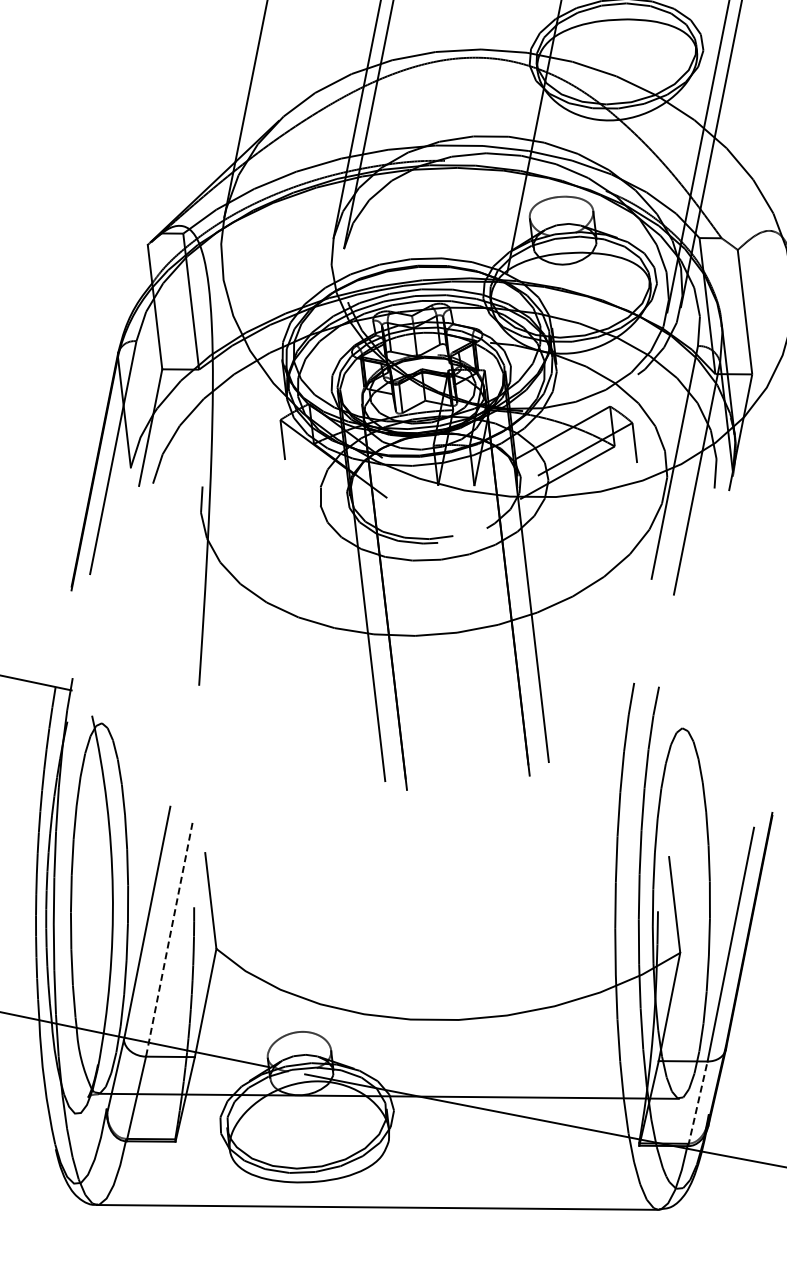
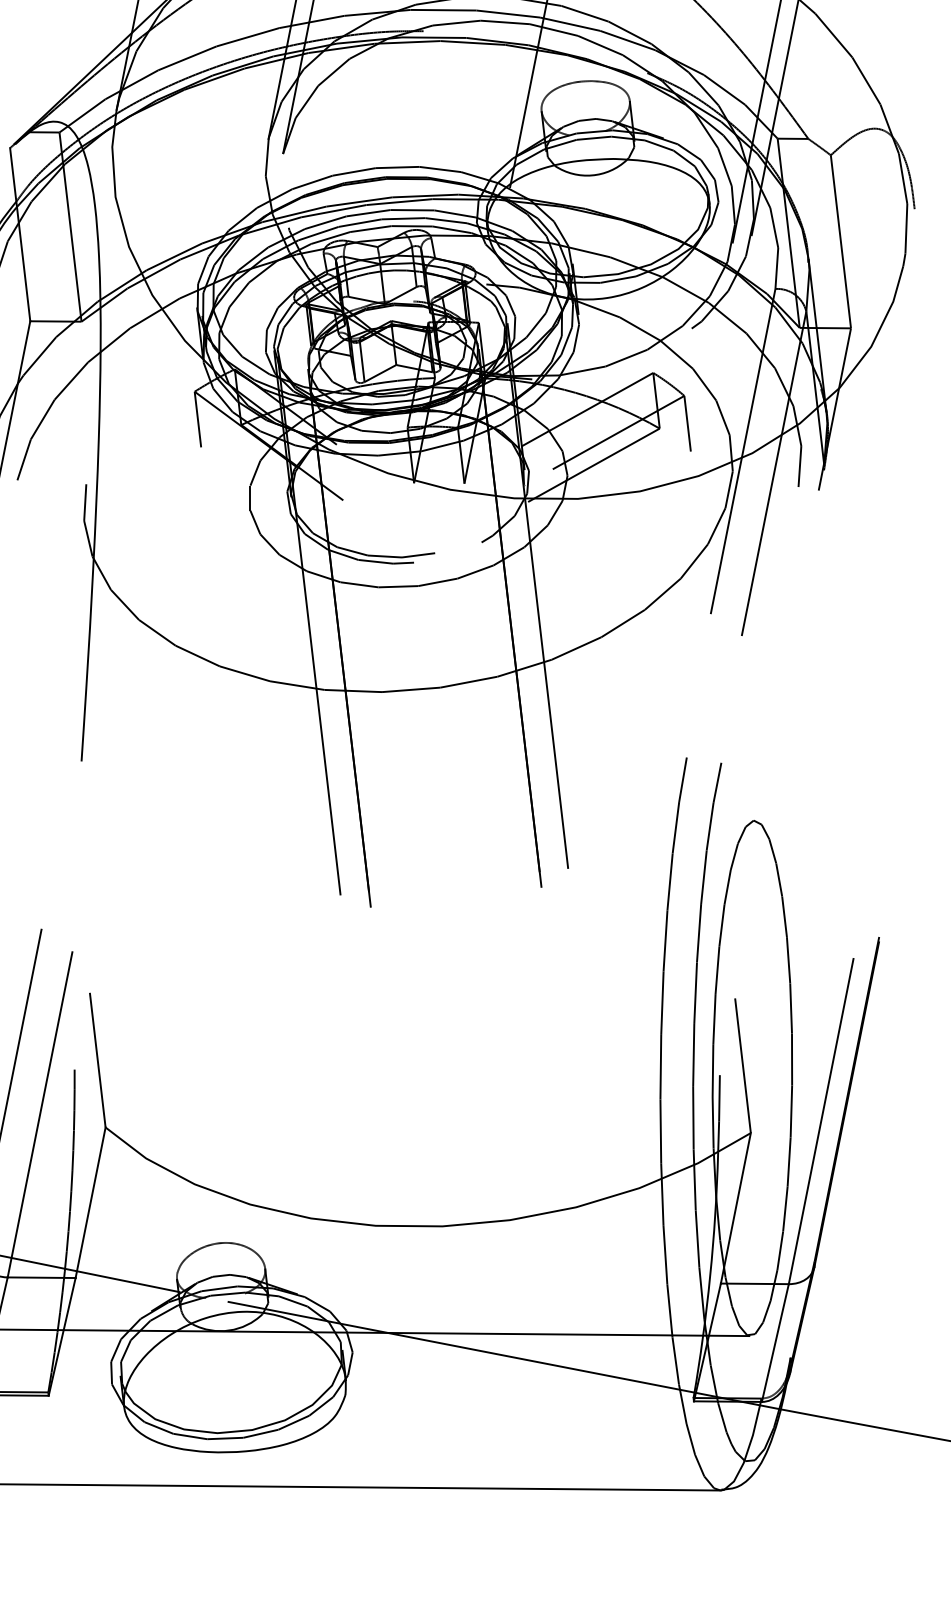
line: (169, 940) -> (40, 1115), dashed -> solid
line: (698, 1103) -> (776, 1342), dashed -> solid

